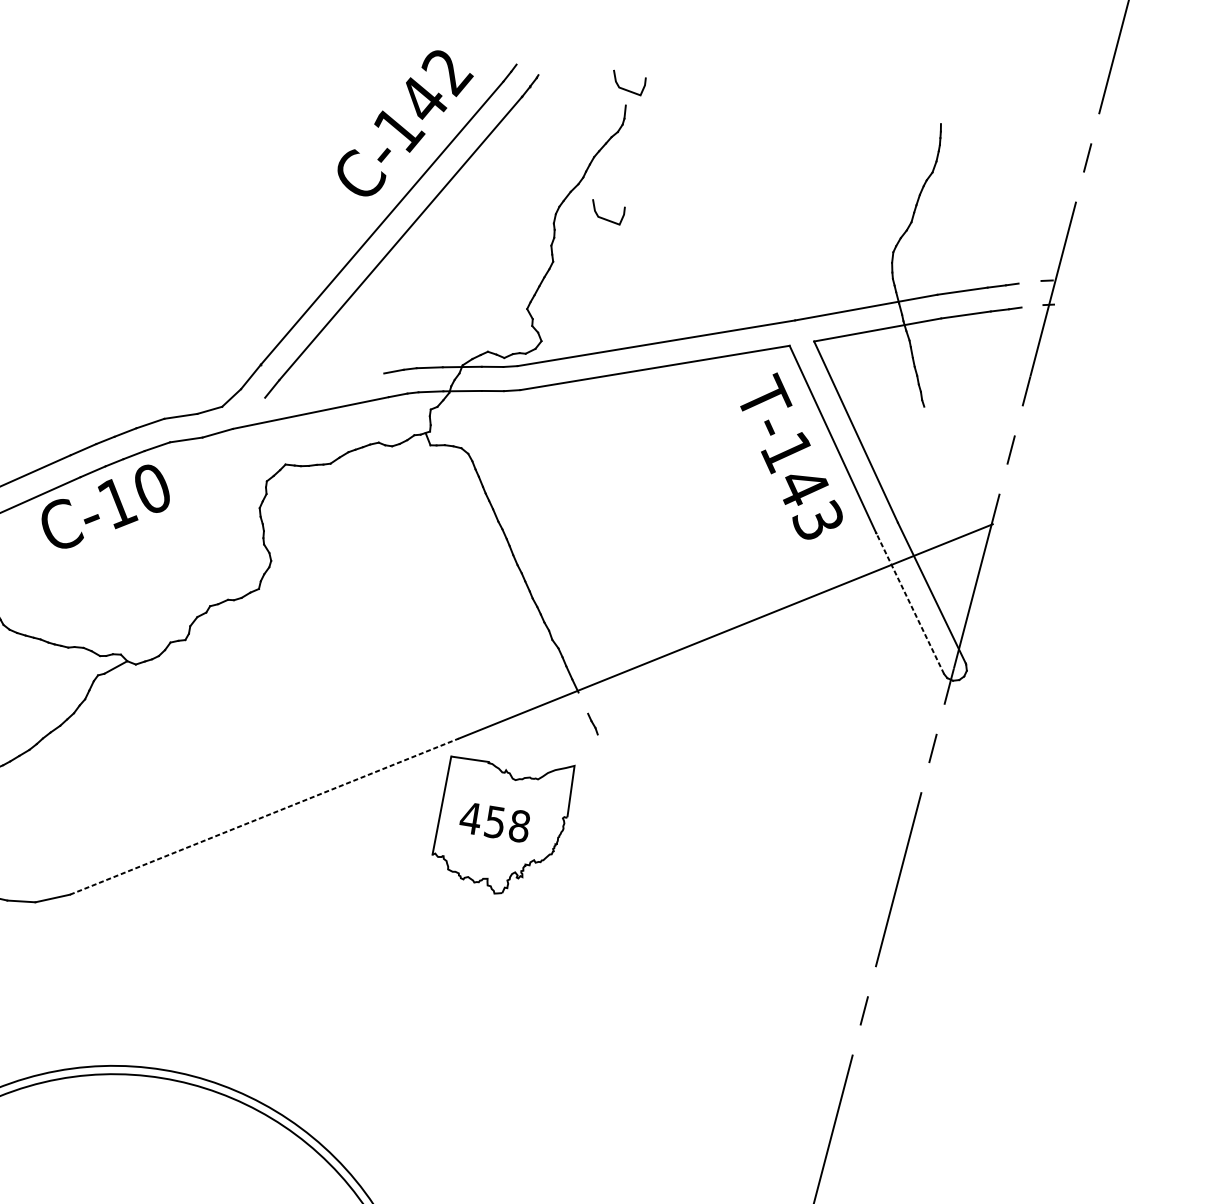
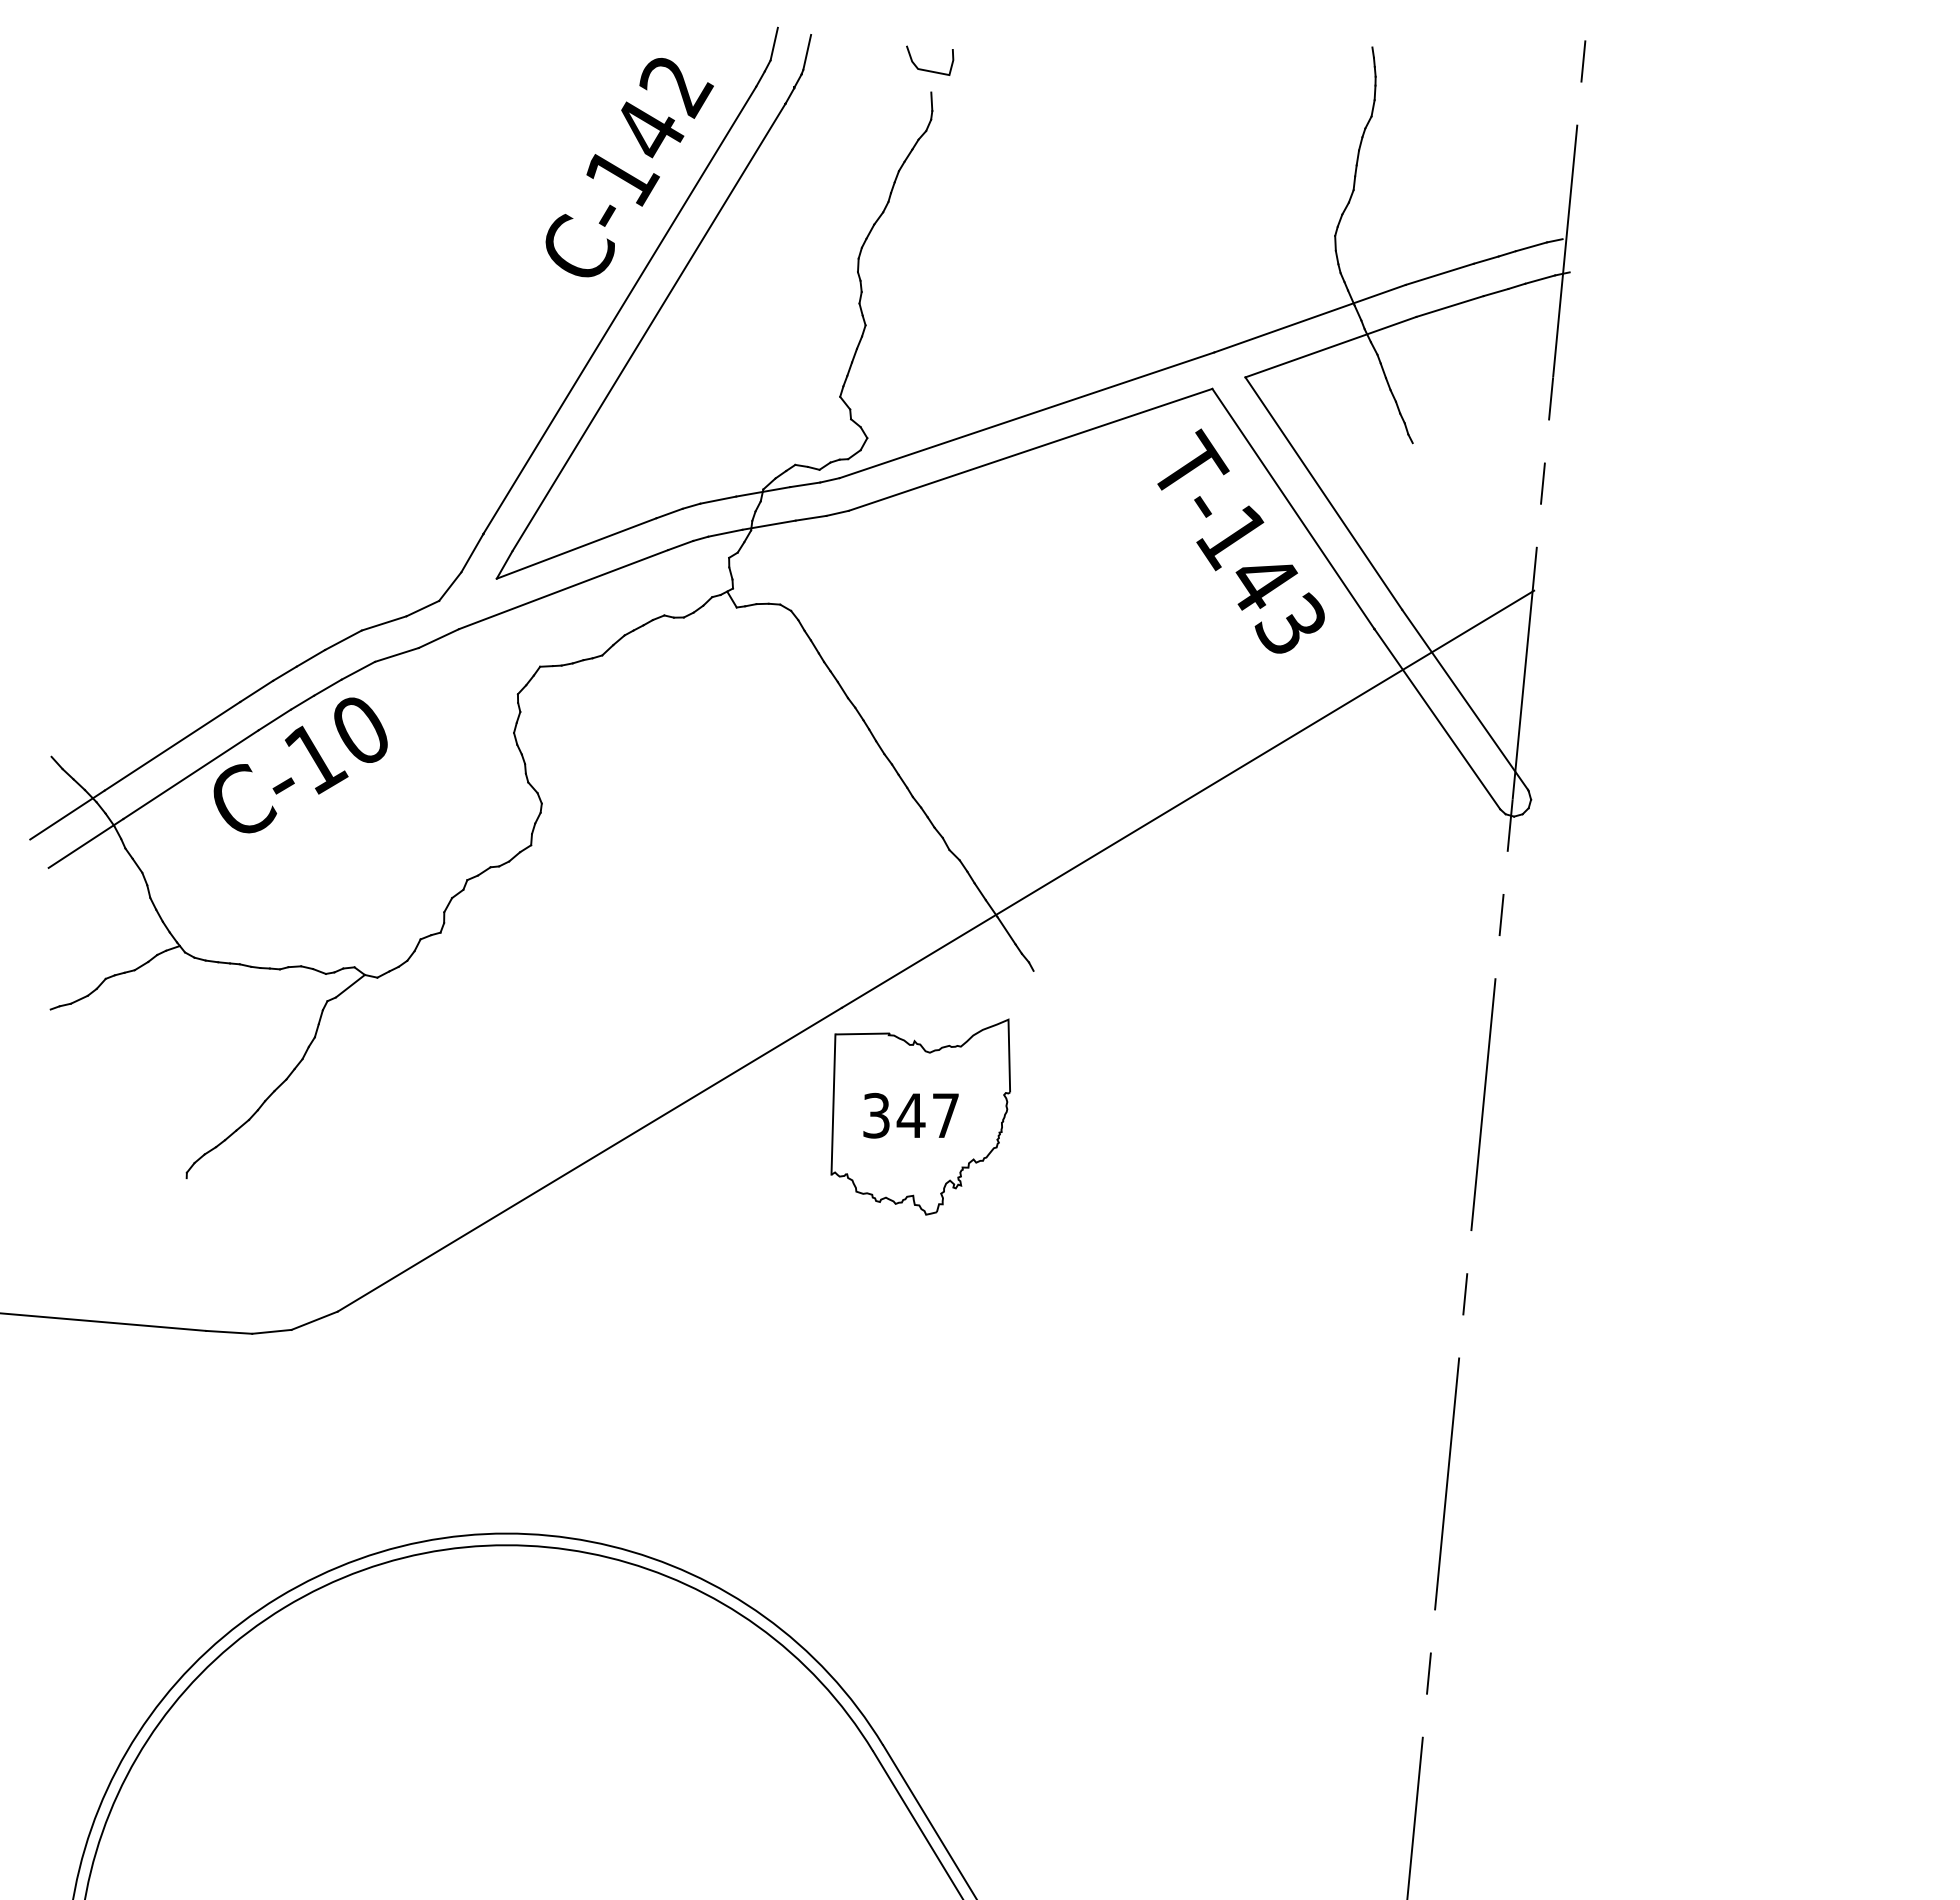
line: (520, 53) -> (773, 43), added
line: (543, 63) -> (807, 52), added
curve: (604, 218) -> (927, 253), removed
line: (1030, 282) -> (1531, 246), added
line: (1032, 306) -> (1540, 279), added
line: (324, 385) -> (576, 548), added
line: (910, 603) -> (1437, 719), dashed -> solid
line: (583, 702) -> (1006, 930), added
line: (264, 816) -> (590, 1159), dashed -> solid
text: (494, 822) -> (910, 1115), 458 -> 347

